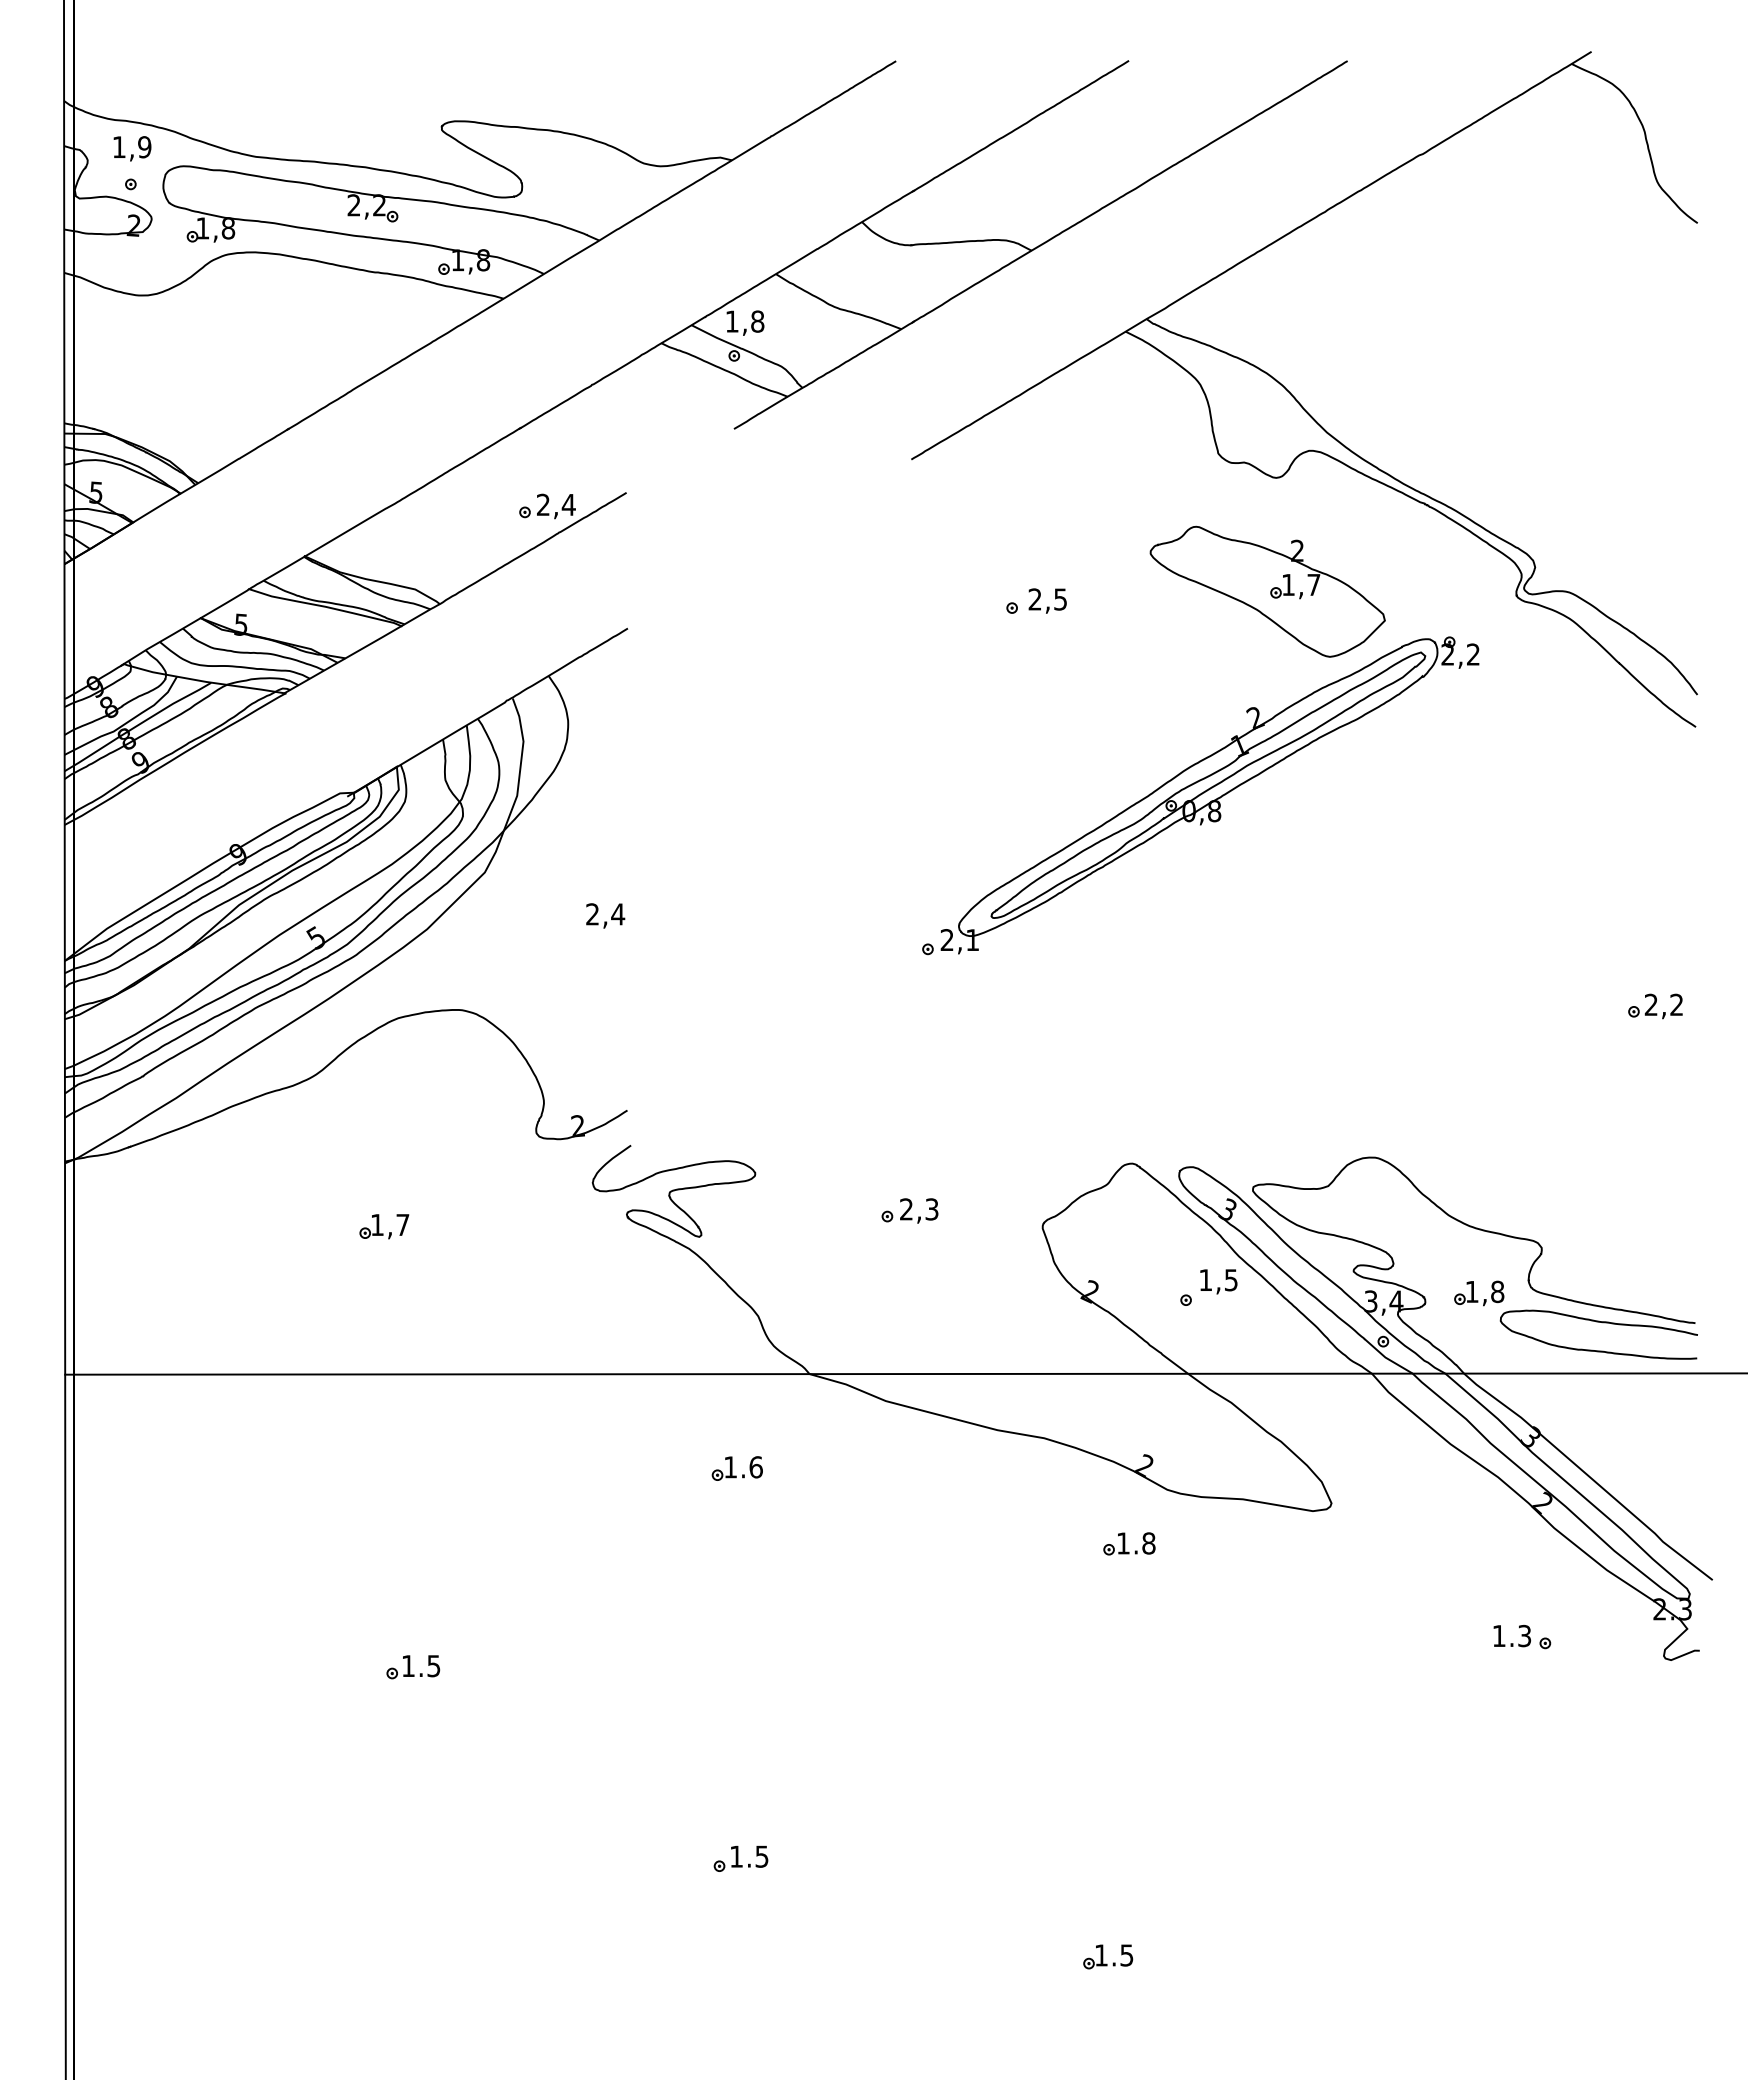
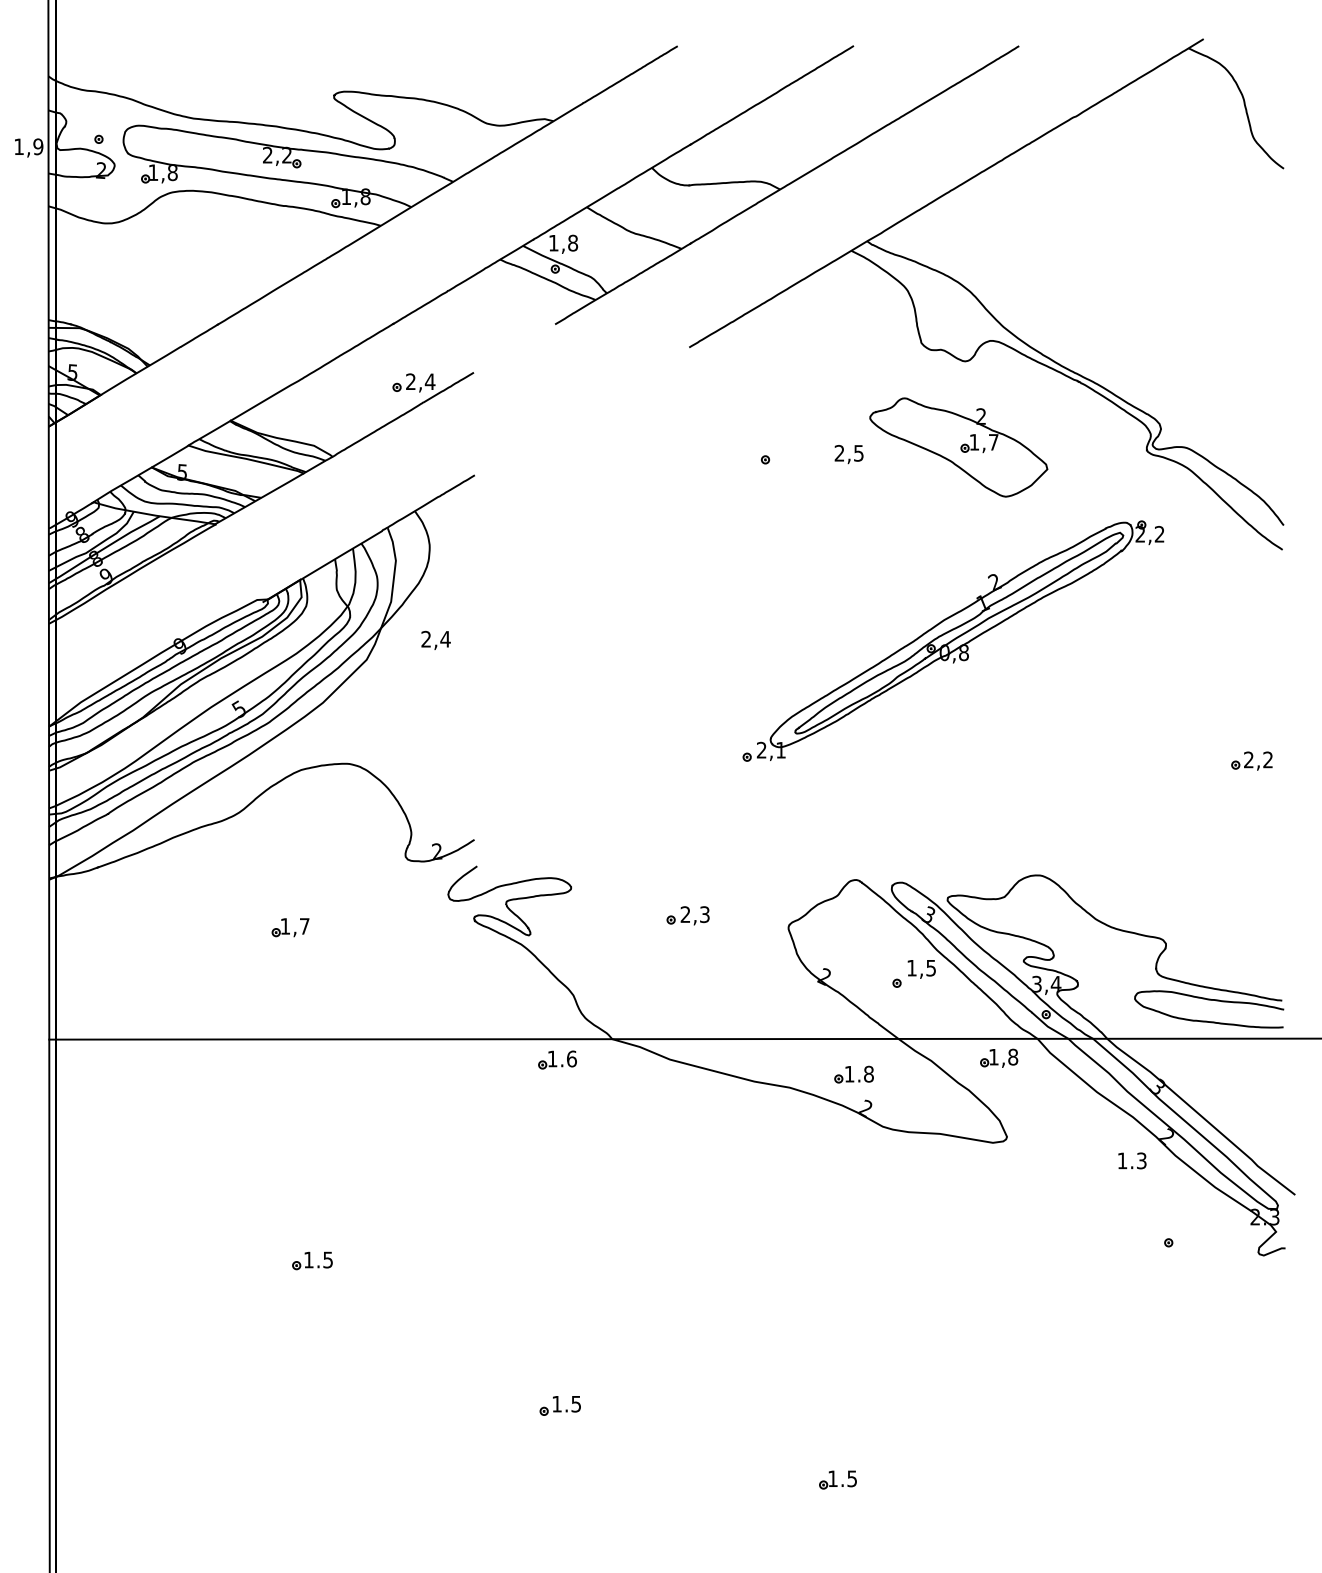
text: (132, 148) -> (29, 147), moved
text: (1047, 600) -> (848, 454), moved
part: (1200, 795) -> (953, 640), moved
text: (605, 915) -> (436, 640), moved
part: (1479, 1293) -> (999, 1058), moved
part: (736, 1468) -> (557, 1059), moved
part: (1129, 1543) -> (854, 1074), moved
text: (1512, 1636) -> (1132, 1161), moved

